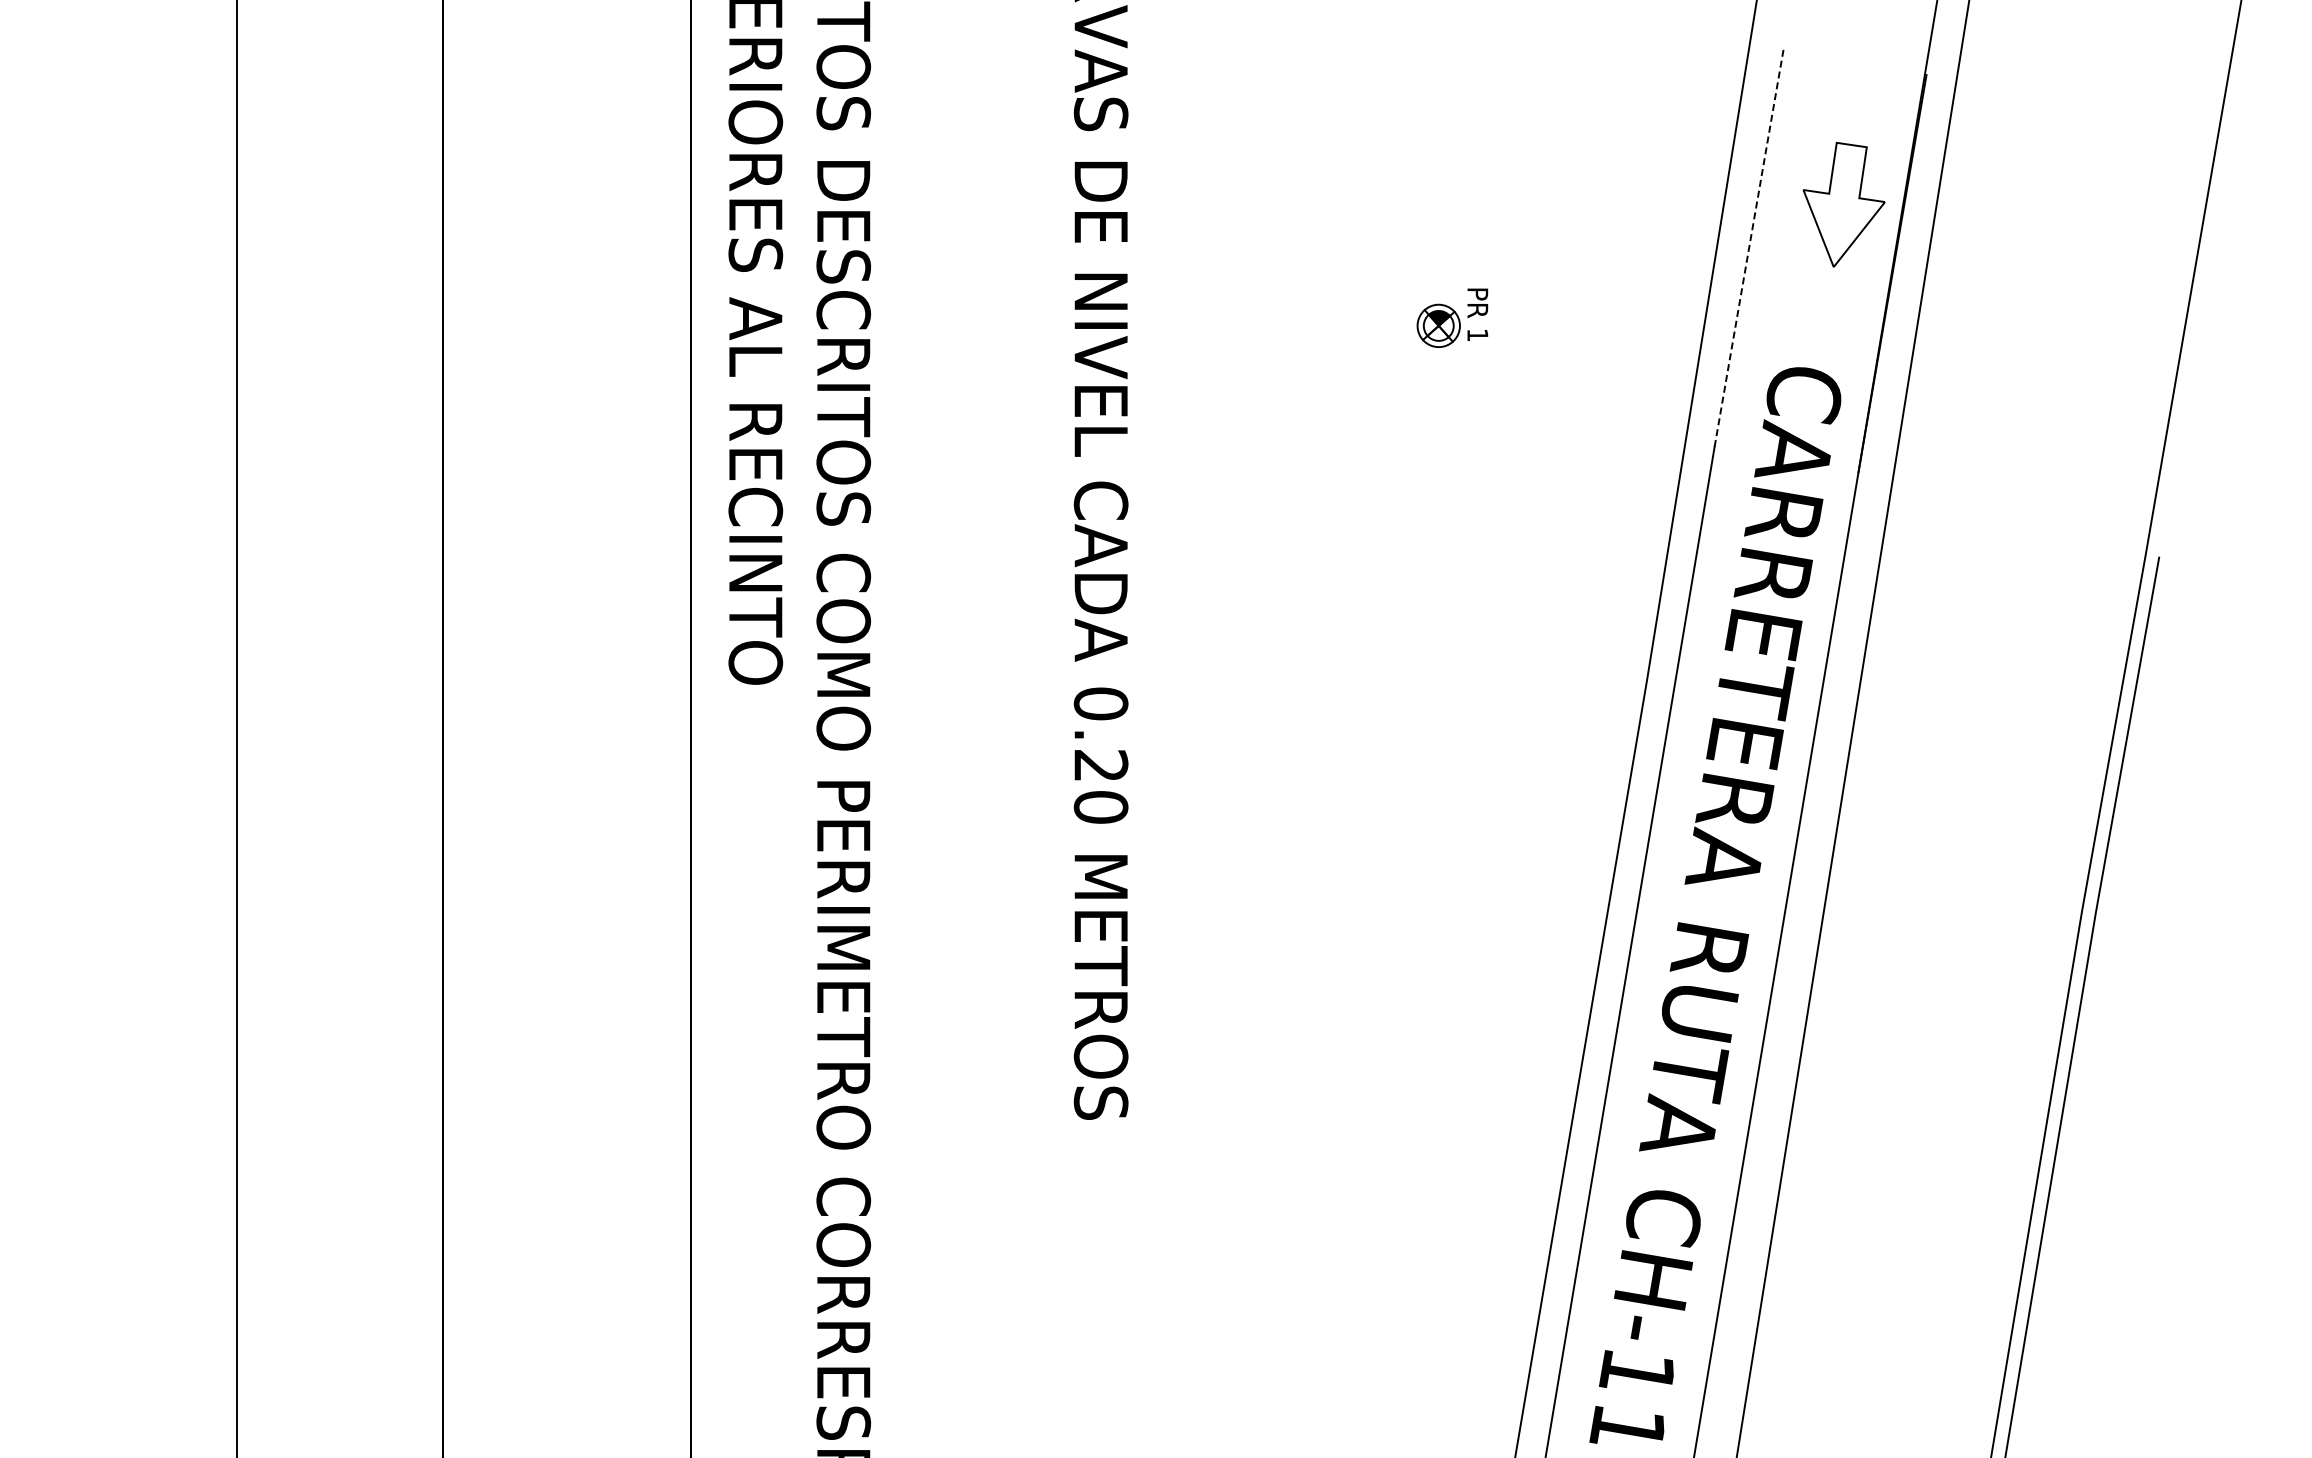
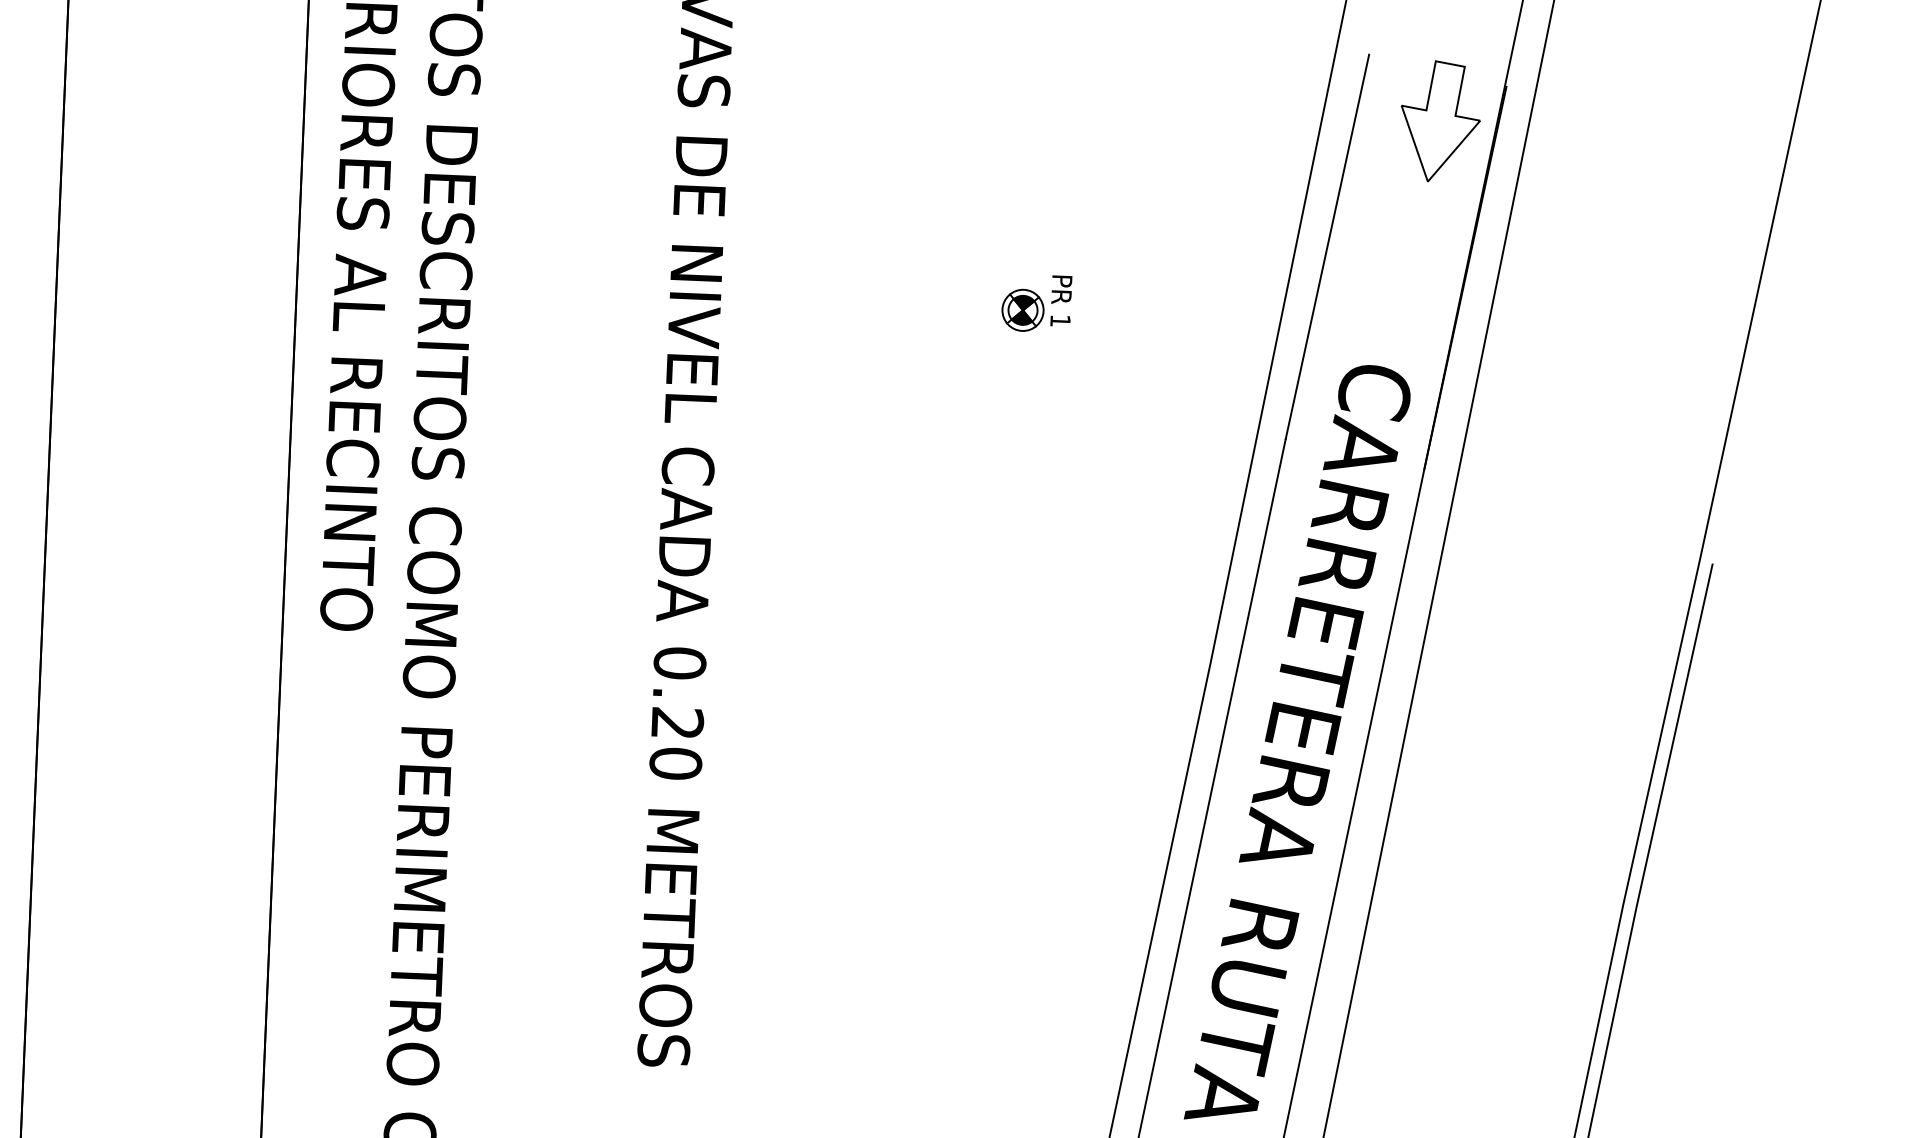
part: (1843, 204) -> (1439, 121), moved
line: (1749, 246) -> (1327, 245), dashed -> solid
fill: (1437, 332) -> (1021, 316), added

